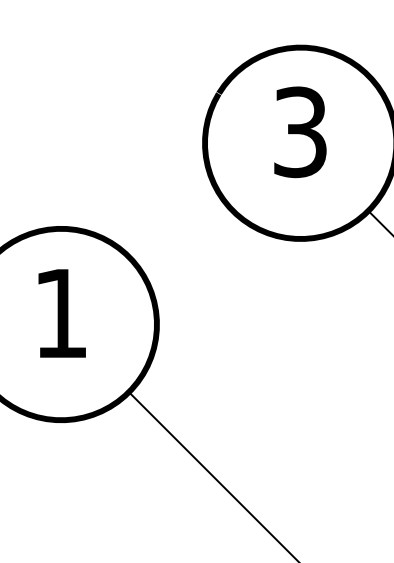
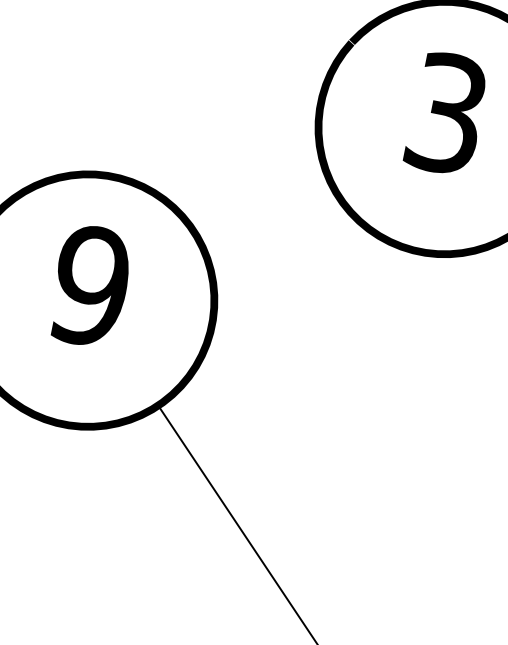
text: (60, 313) -> (90, 286), 1 -> 9

